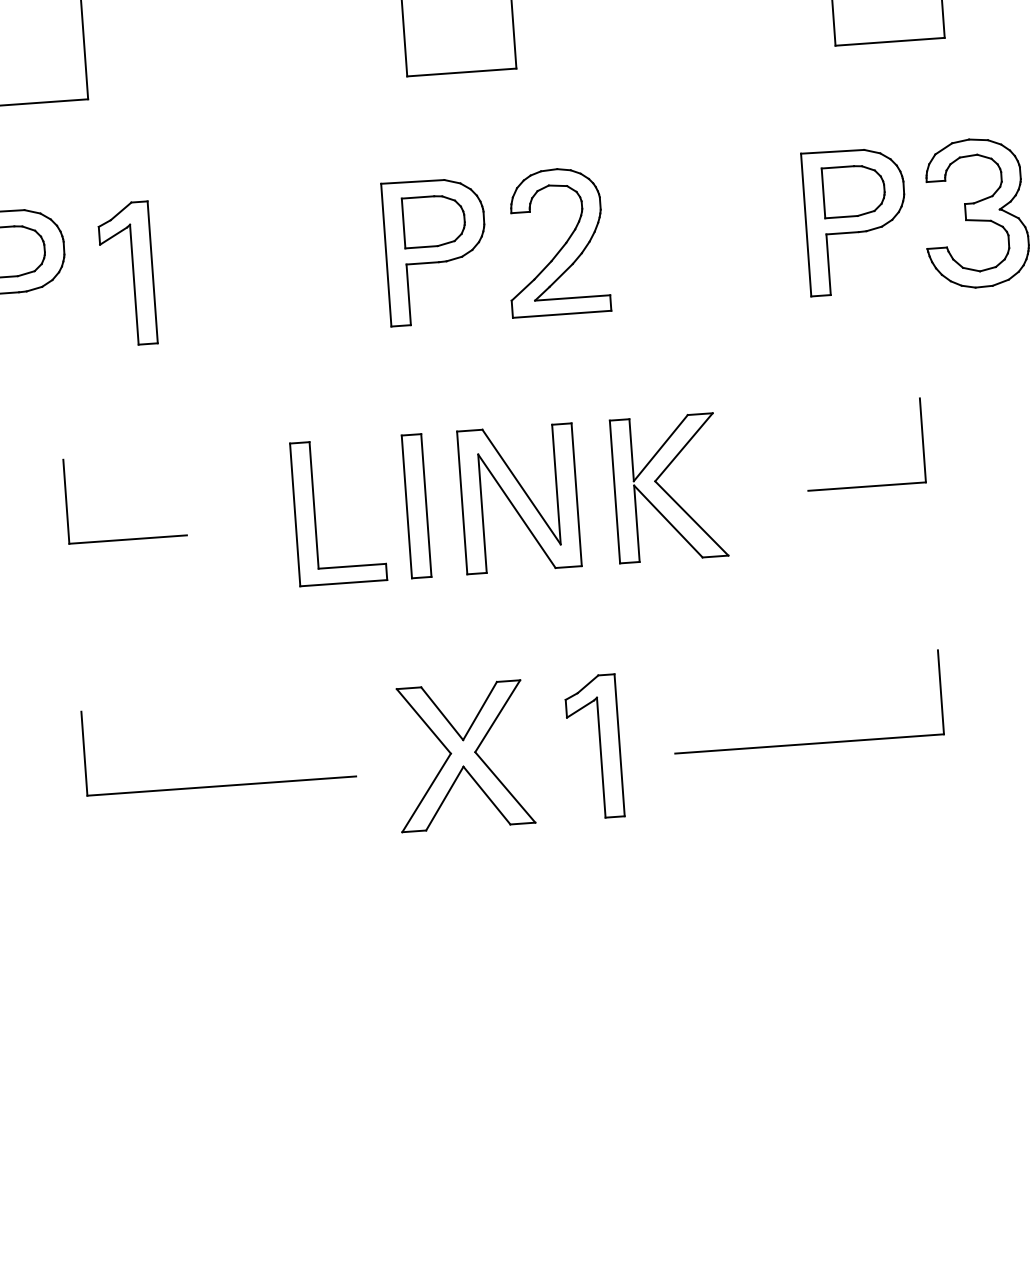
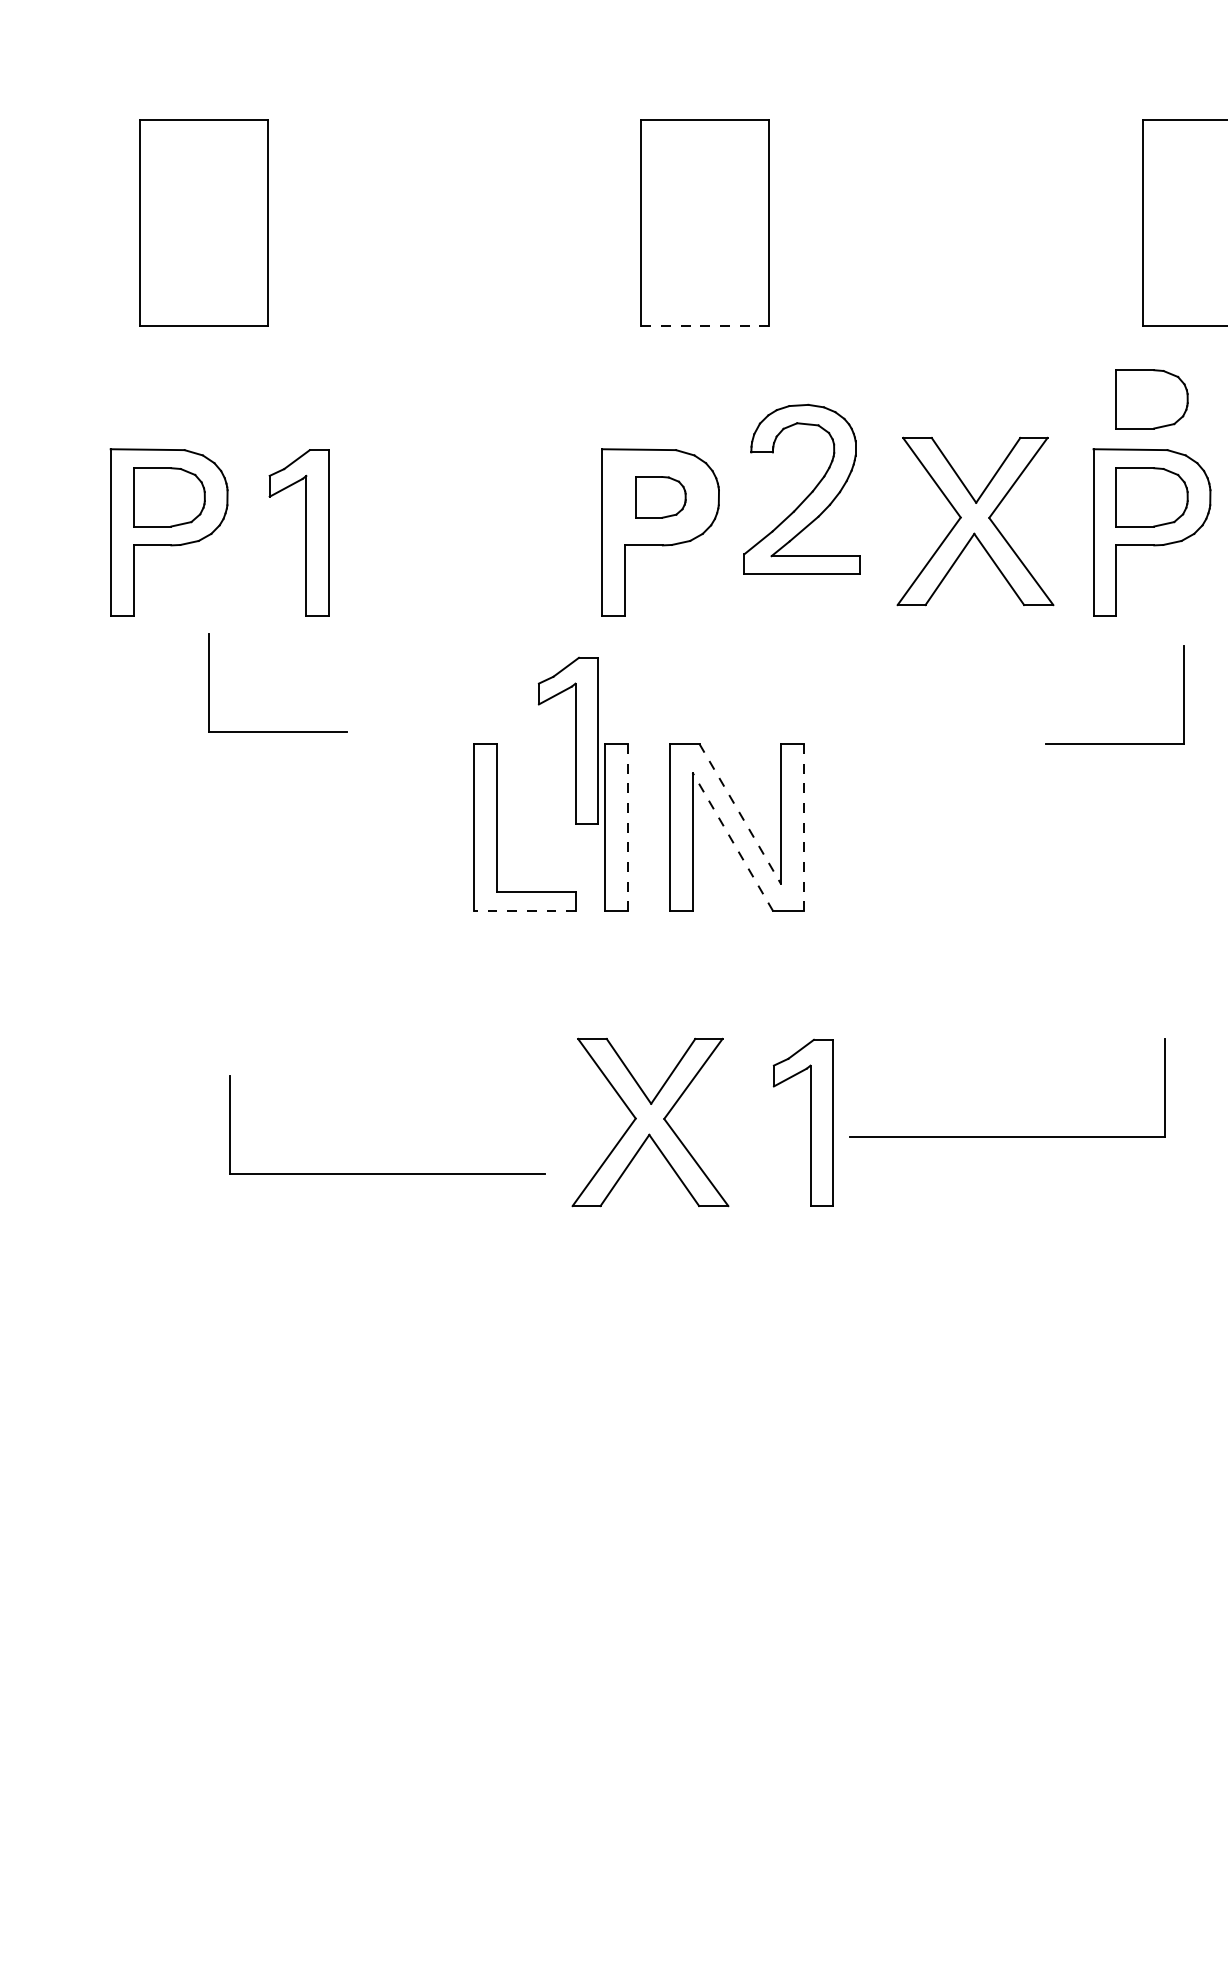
line: (461, 72) -> (705, 326), solid -> dashed
part: (847, 107) -> (1151, 399), added
part: (434, 221) -> (660, 497), size x0.7
part: (704, 222) -> (975, 521), added
part: (562, 245) -> (808, 494), moved
part: (376, 434) -> (575, 740), added
part: (866, 485) -> (1114, 743), moved
line: (521, 487) -> (740, 814), solid -> dashed
part: (669, 487) -> (912, 827), removed
line: (576, 494) -> (803, 827), solid -> dashed
line: (426, 505) -> (627, 827), solid -> dashed
line: (516, 510) -> (732, 841), solid -> dashed
part: (127, 538) -> (277, 731), moved
line: (344, 583) -> (525, 911), solid -> dashed
part: (809, 743) -> (1007, 1136), moved
part: (221, 785) -> (387, 1173), moved

